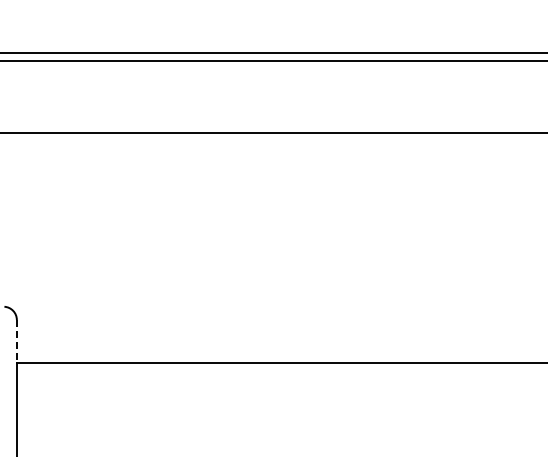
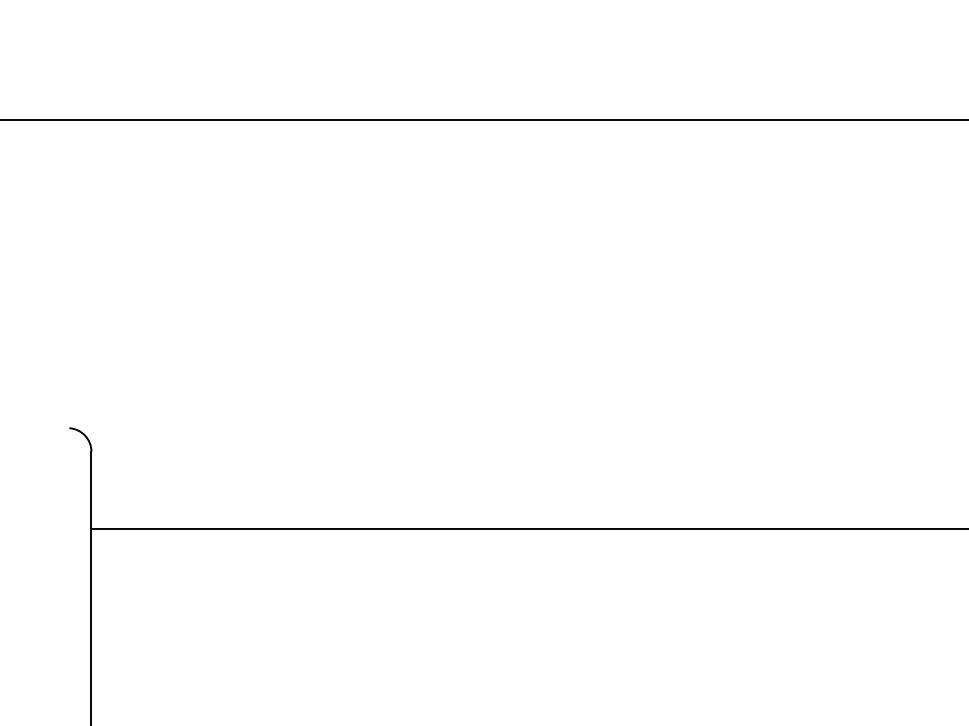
line: (16, 341) -> (90, 489), dashed -> solid

